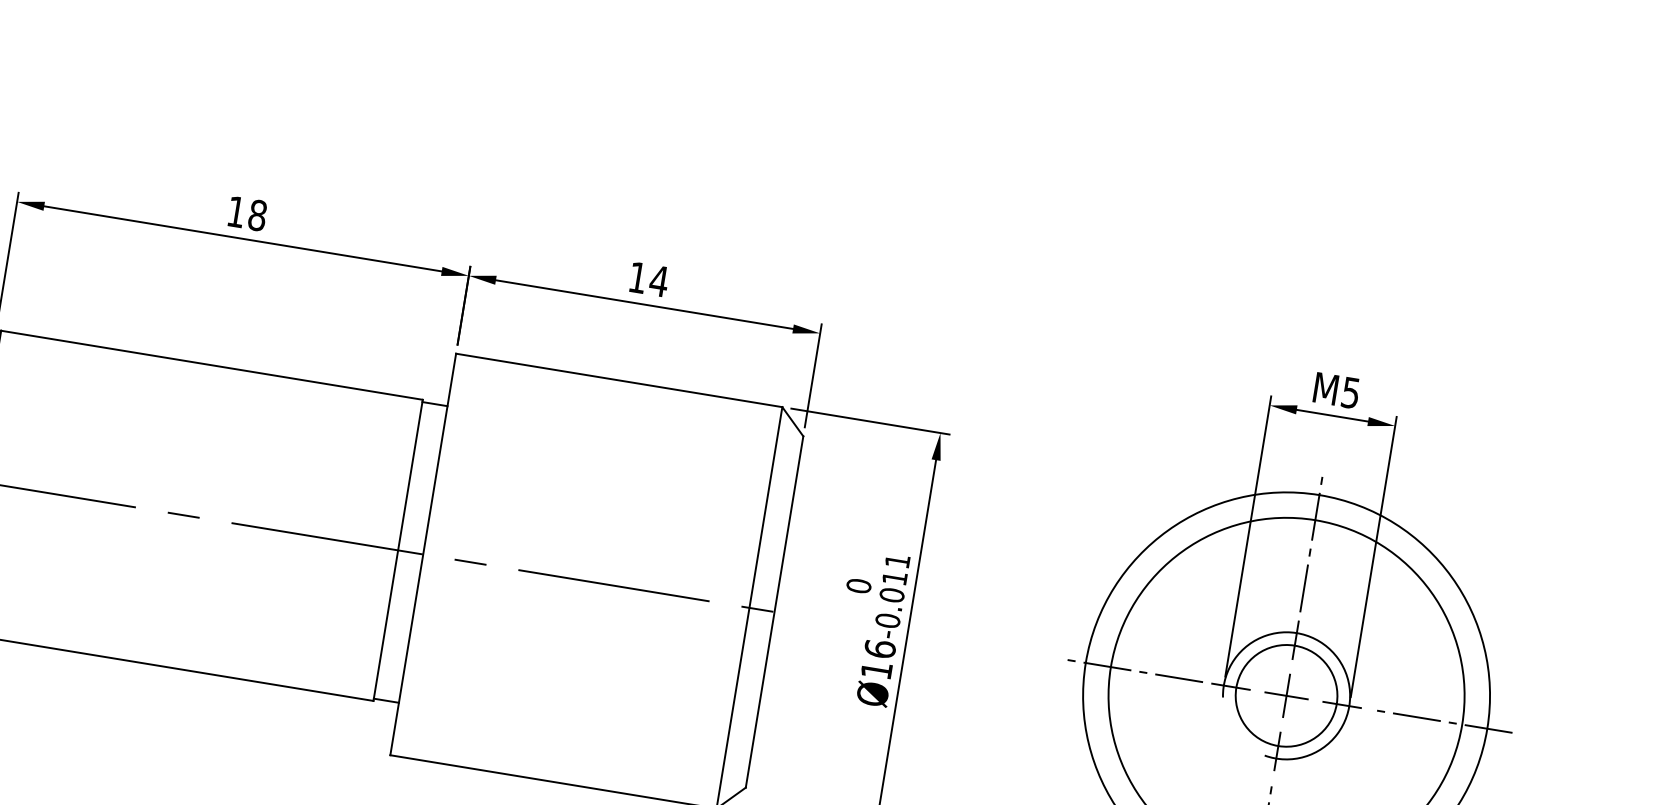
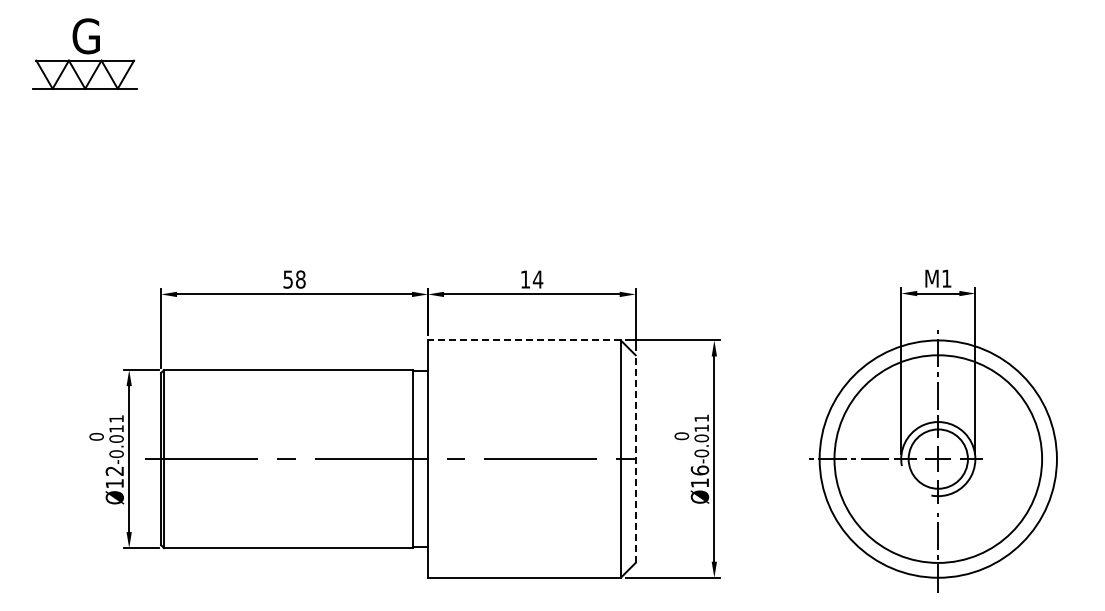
text: (235, 211) -> (287, 279), 18 -> 58
line: (617, 380) -> (523, 340), solid -> dashed
text: (1350, 392) -> (946, 278), M5 -> M1
line: (774, 612) -> (635, 459), solid -> dashed
line: (1440, 721) -> (1029, 459), removed

